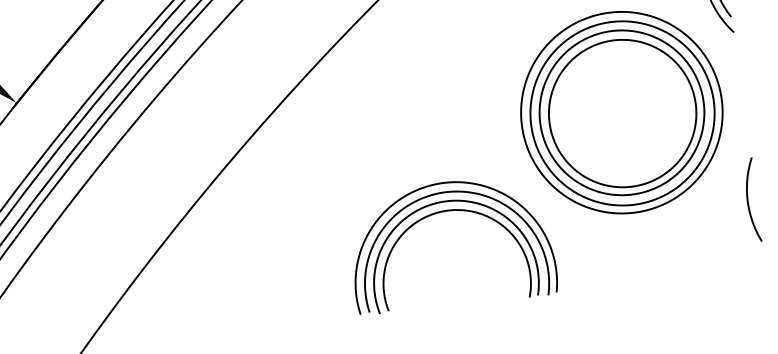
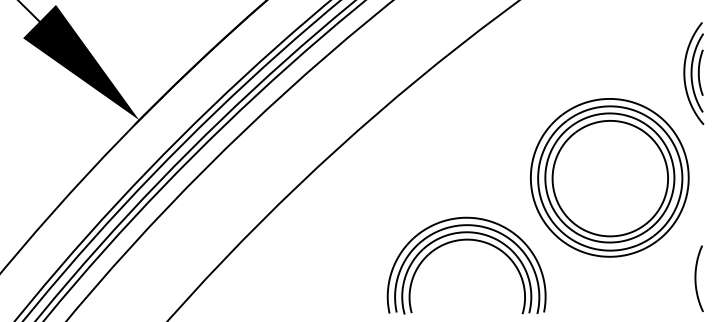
curve: (748, 200) -> (696, 278), moved

